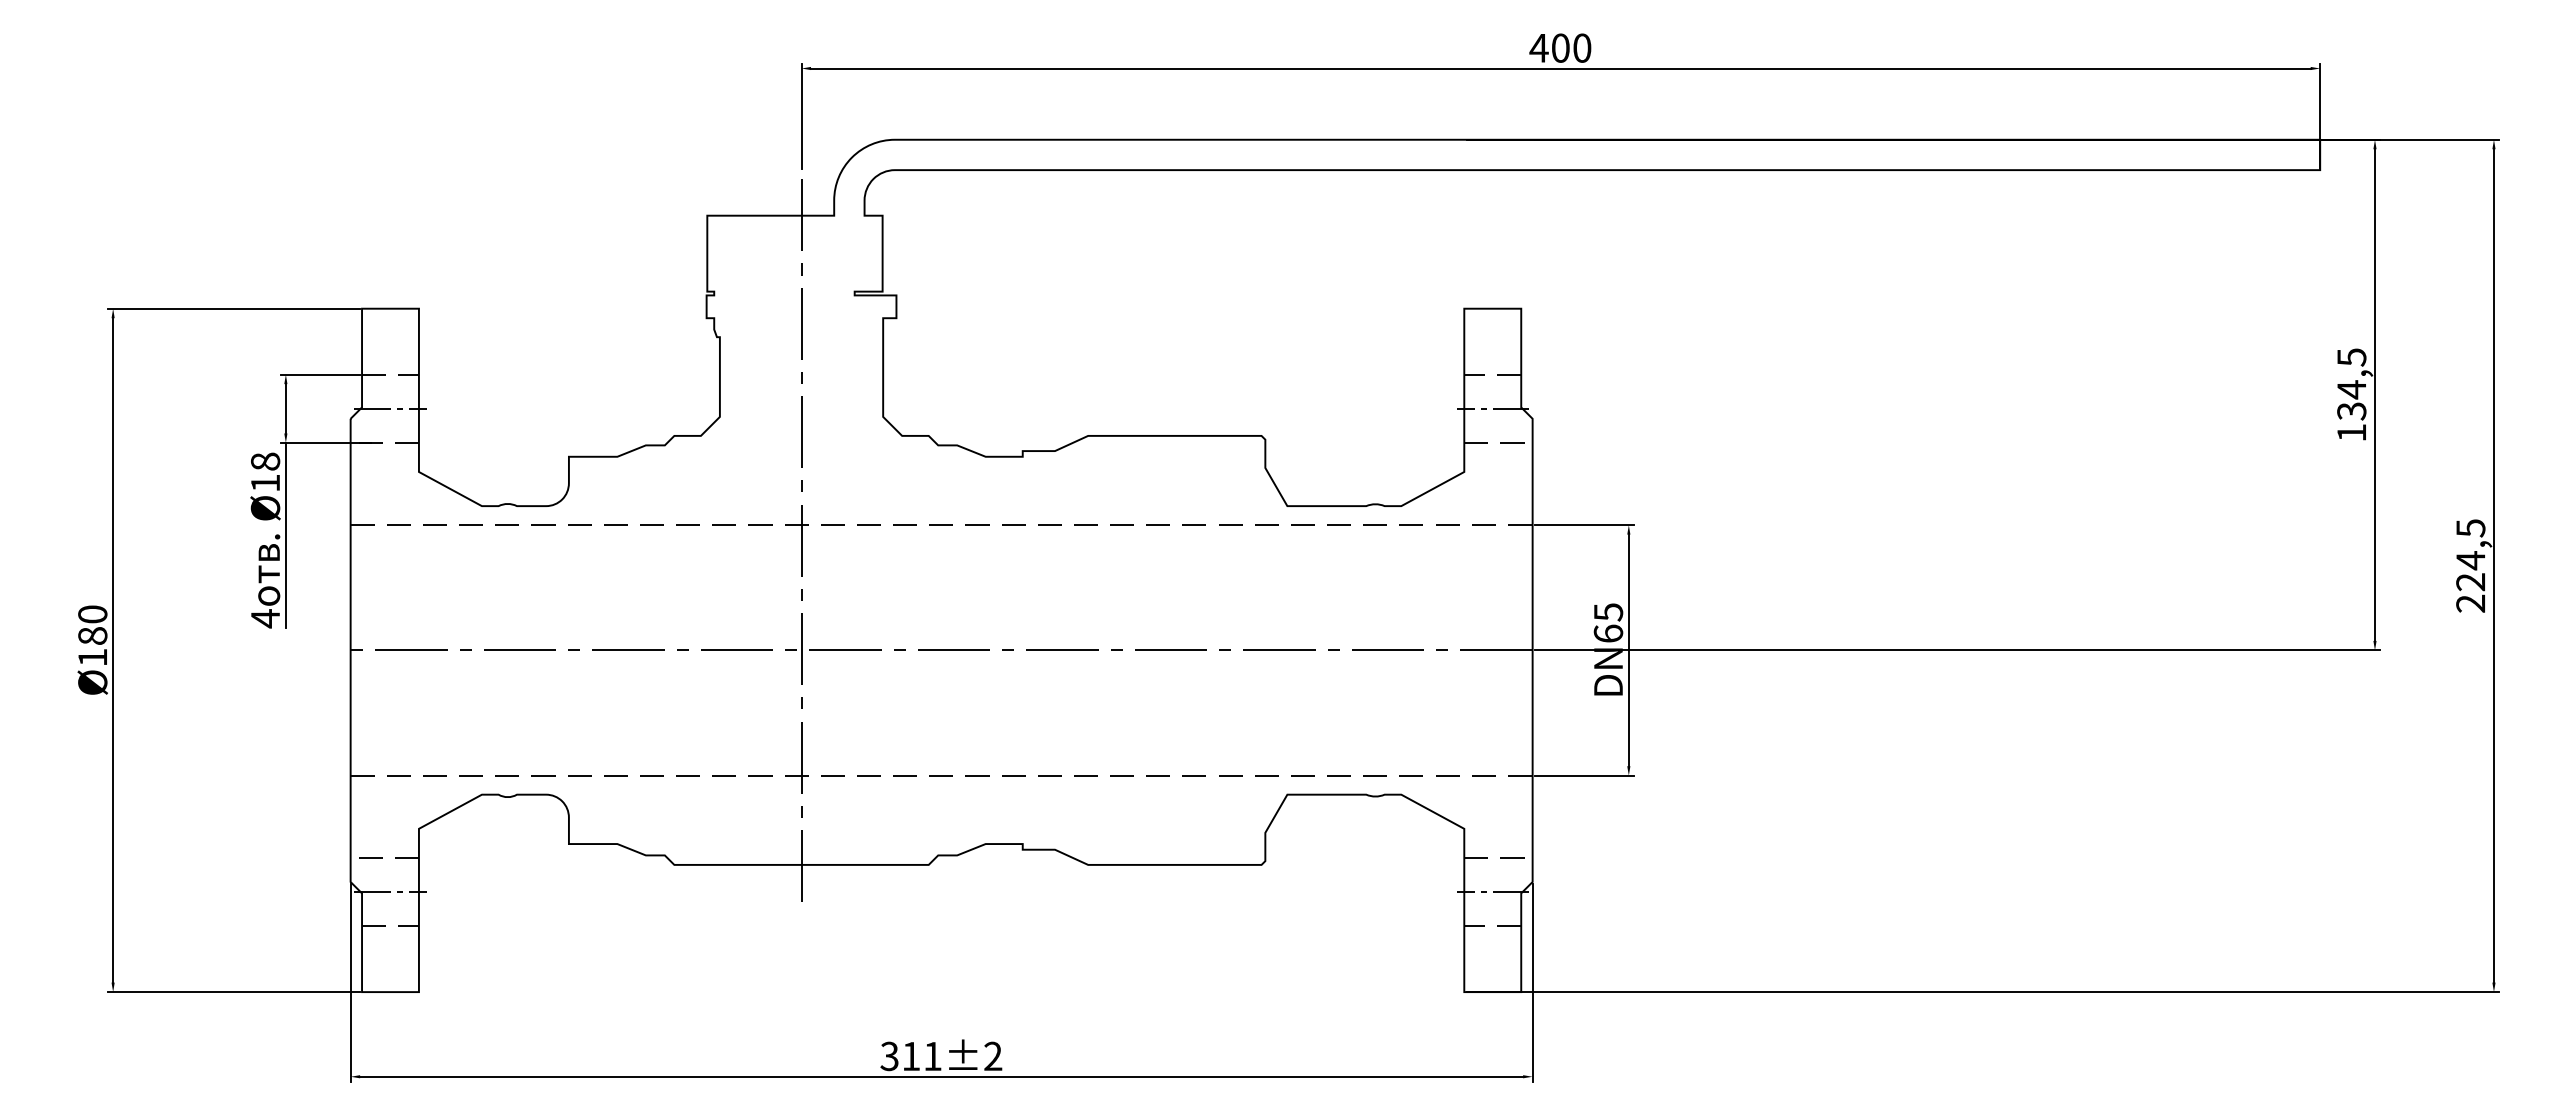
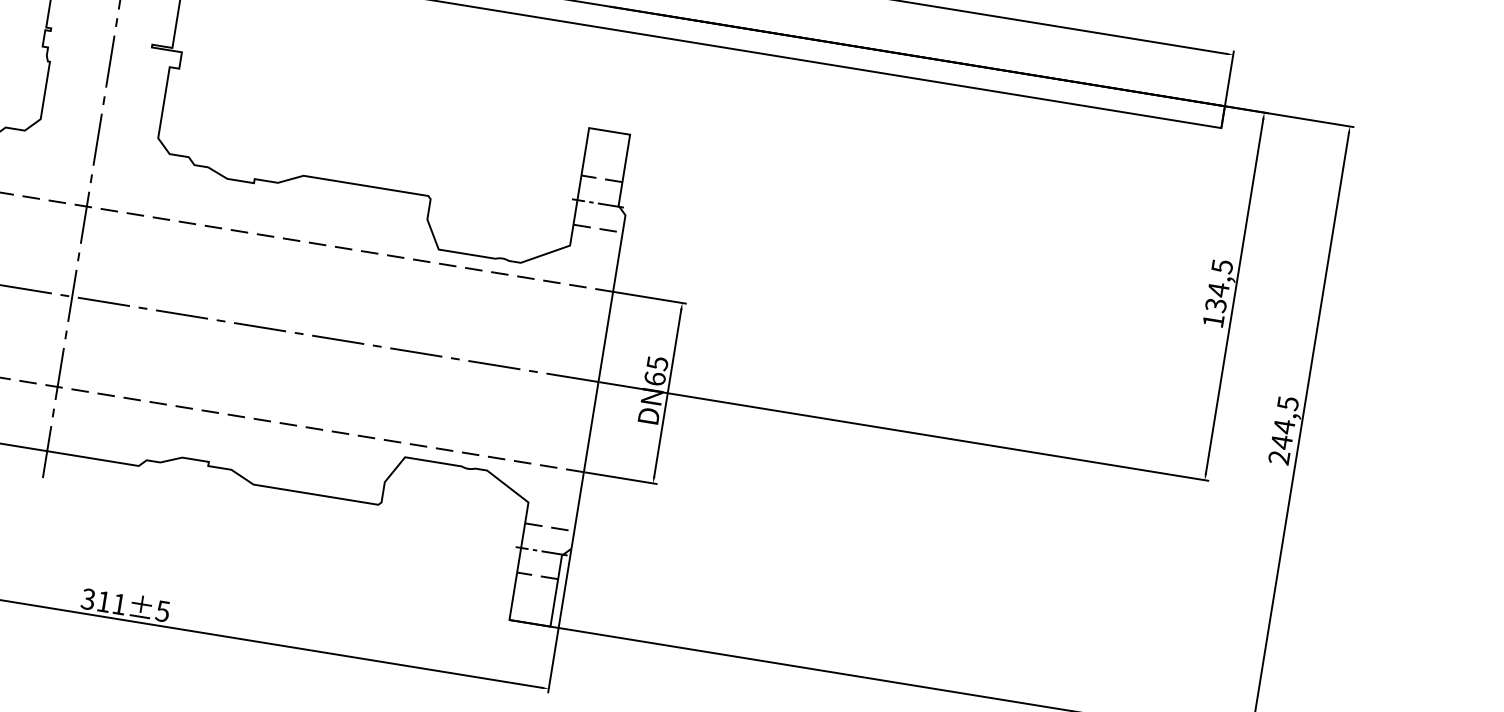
text: (2470, 582) -> (1281, 442), 224,5 -> 244,5
text: (992, 1056) -> (162, 611), 311±2 -> 311±5

